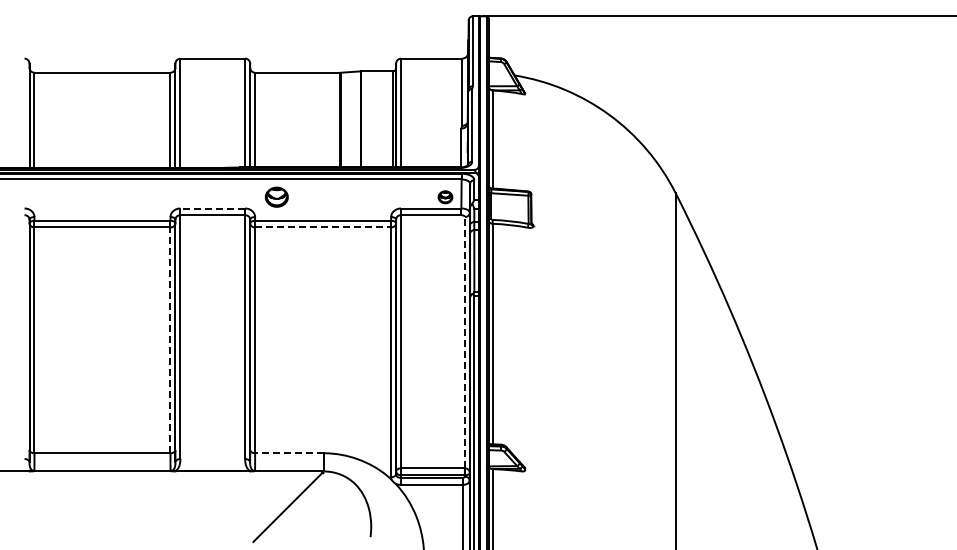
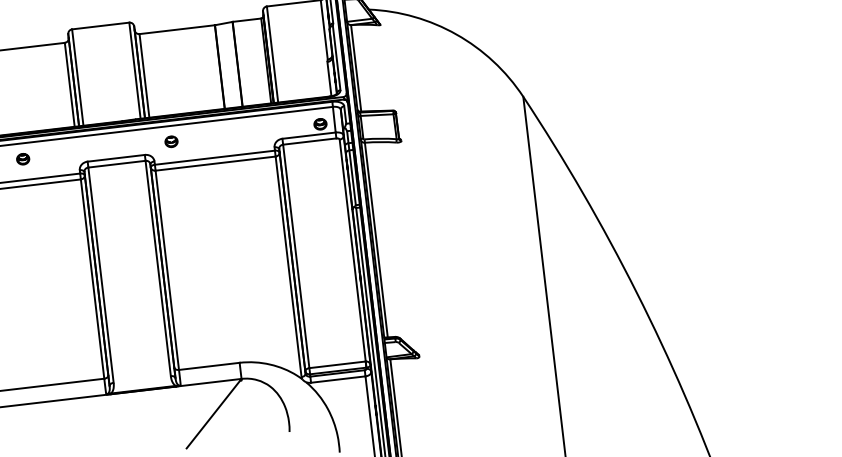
part: (108, 197) -> (23, 159), added
part: (276, 197) -> (171, 141), size x0.62
line: (212, 208) -> (116, 158), dashed -> solid
line: (323, 227) -> (215, 163), dashed -> solid
line: (170, 340) -> (92, 279), dashed -> solid
line: (464, 342) -> (352, 250), dashed -> solid
line: (288, 453) -> (208, 366), dashed -> solid

